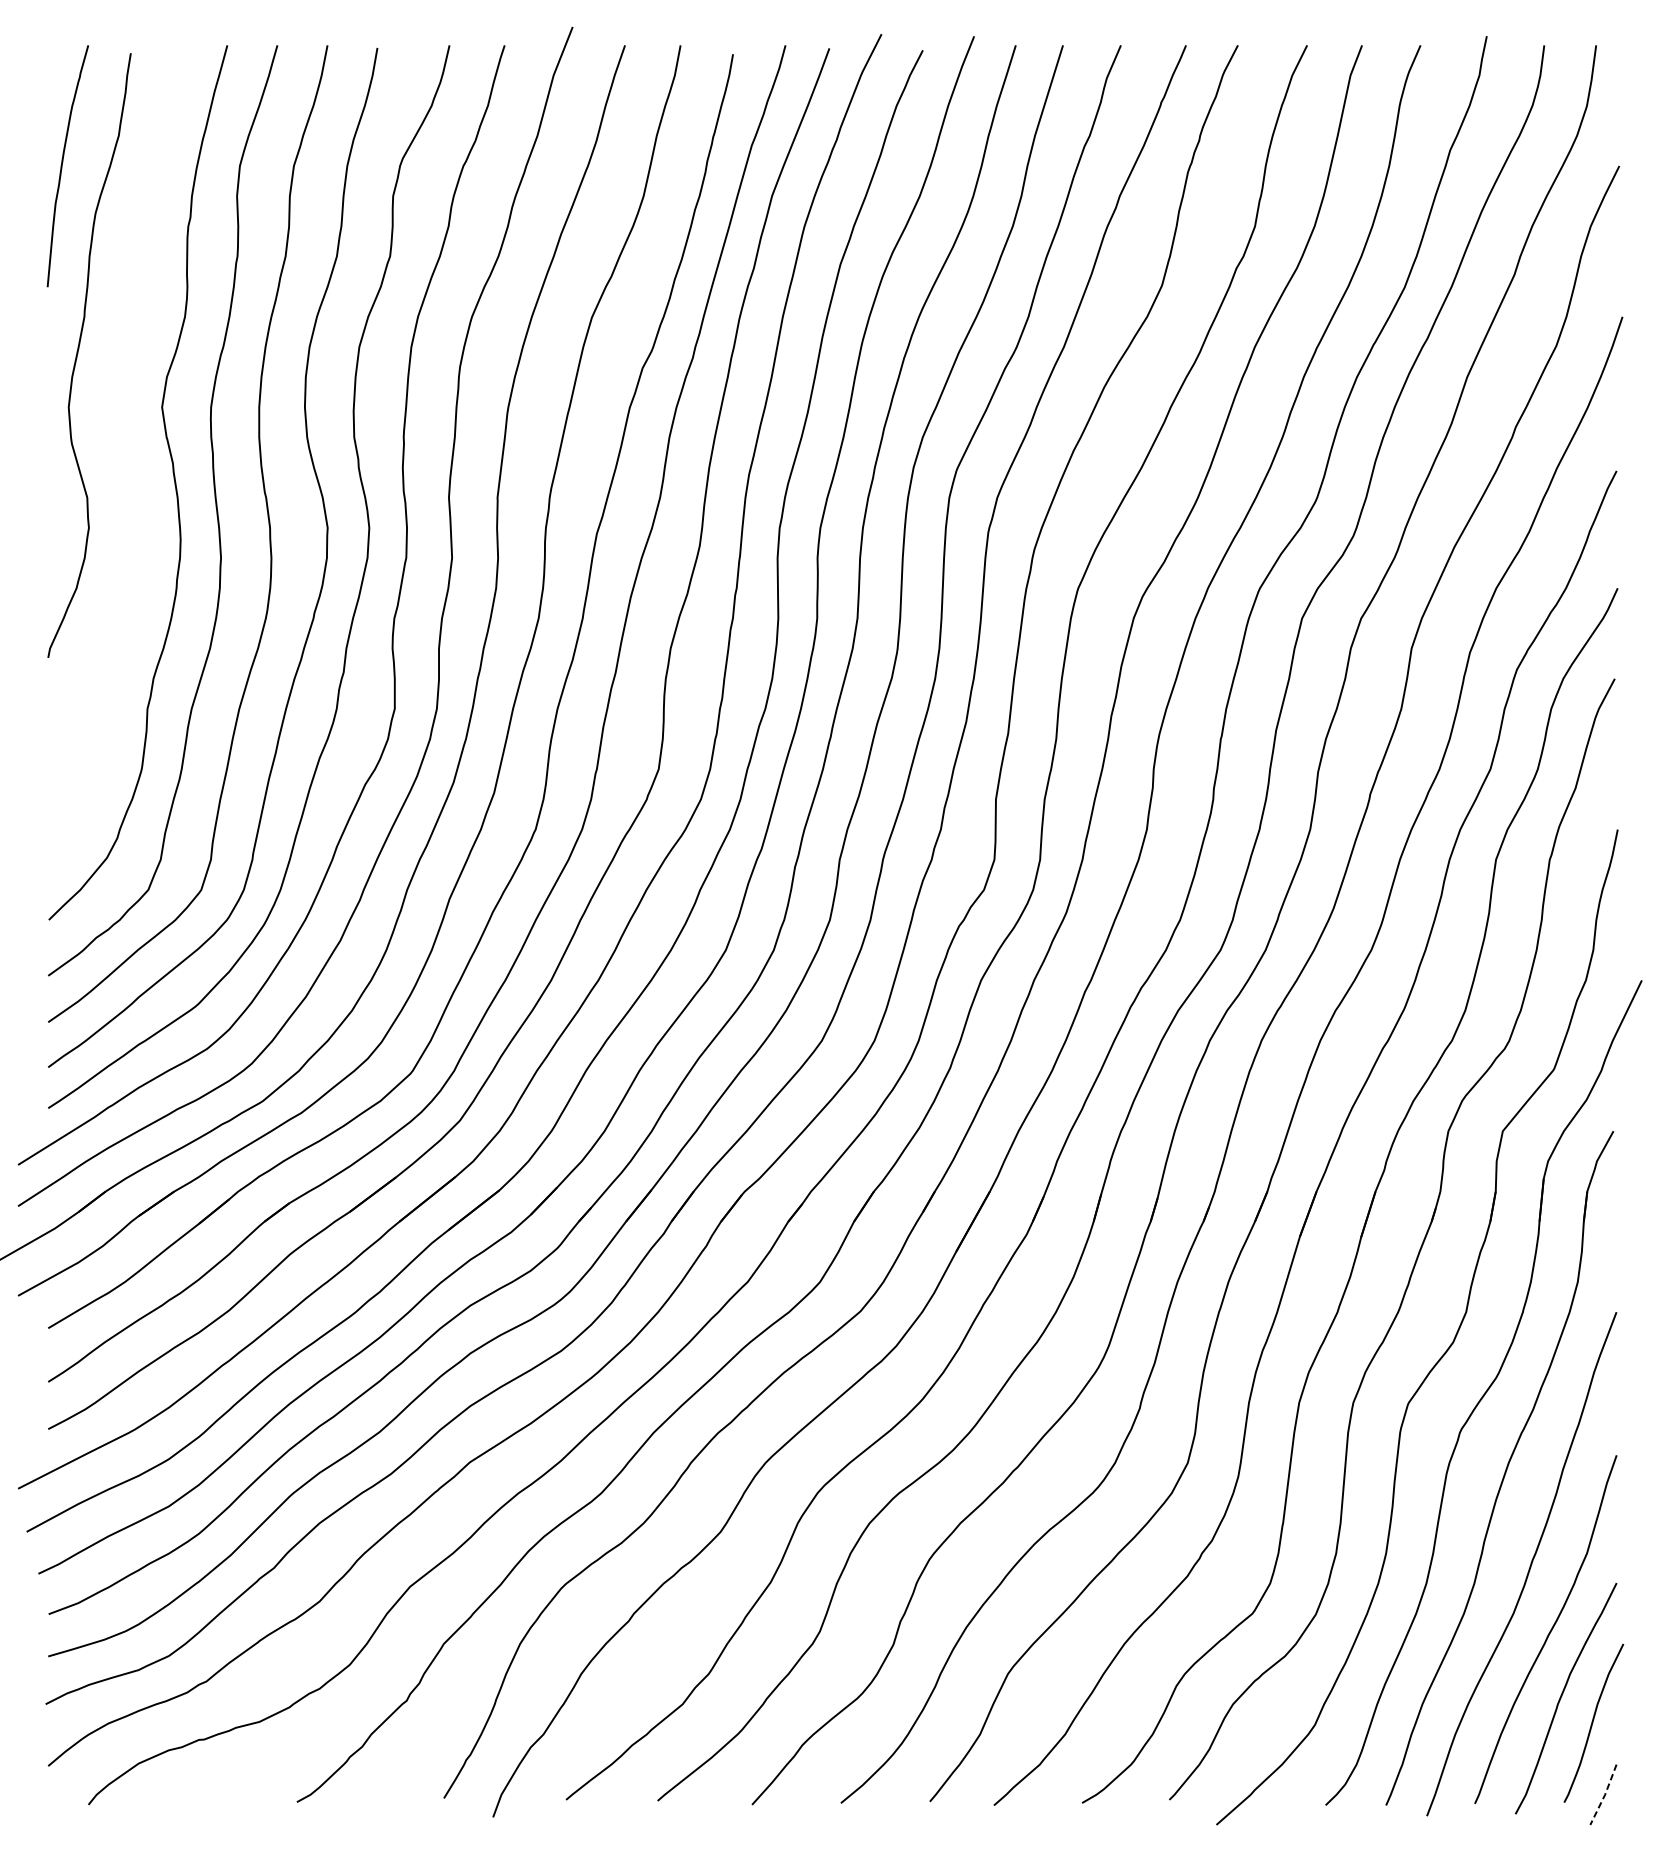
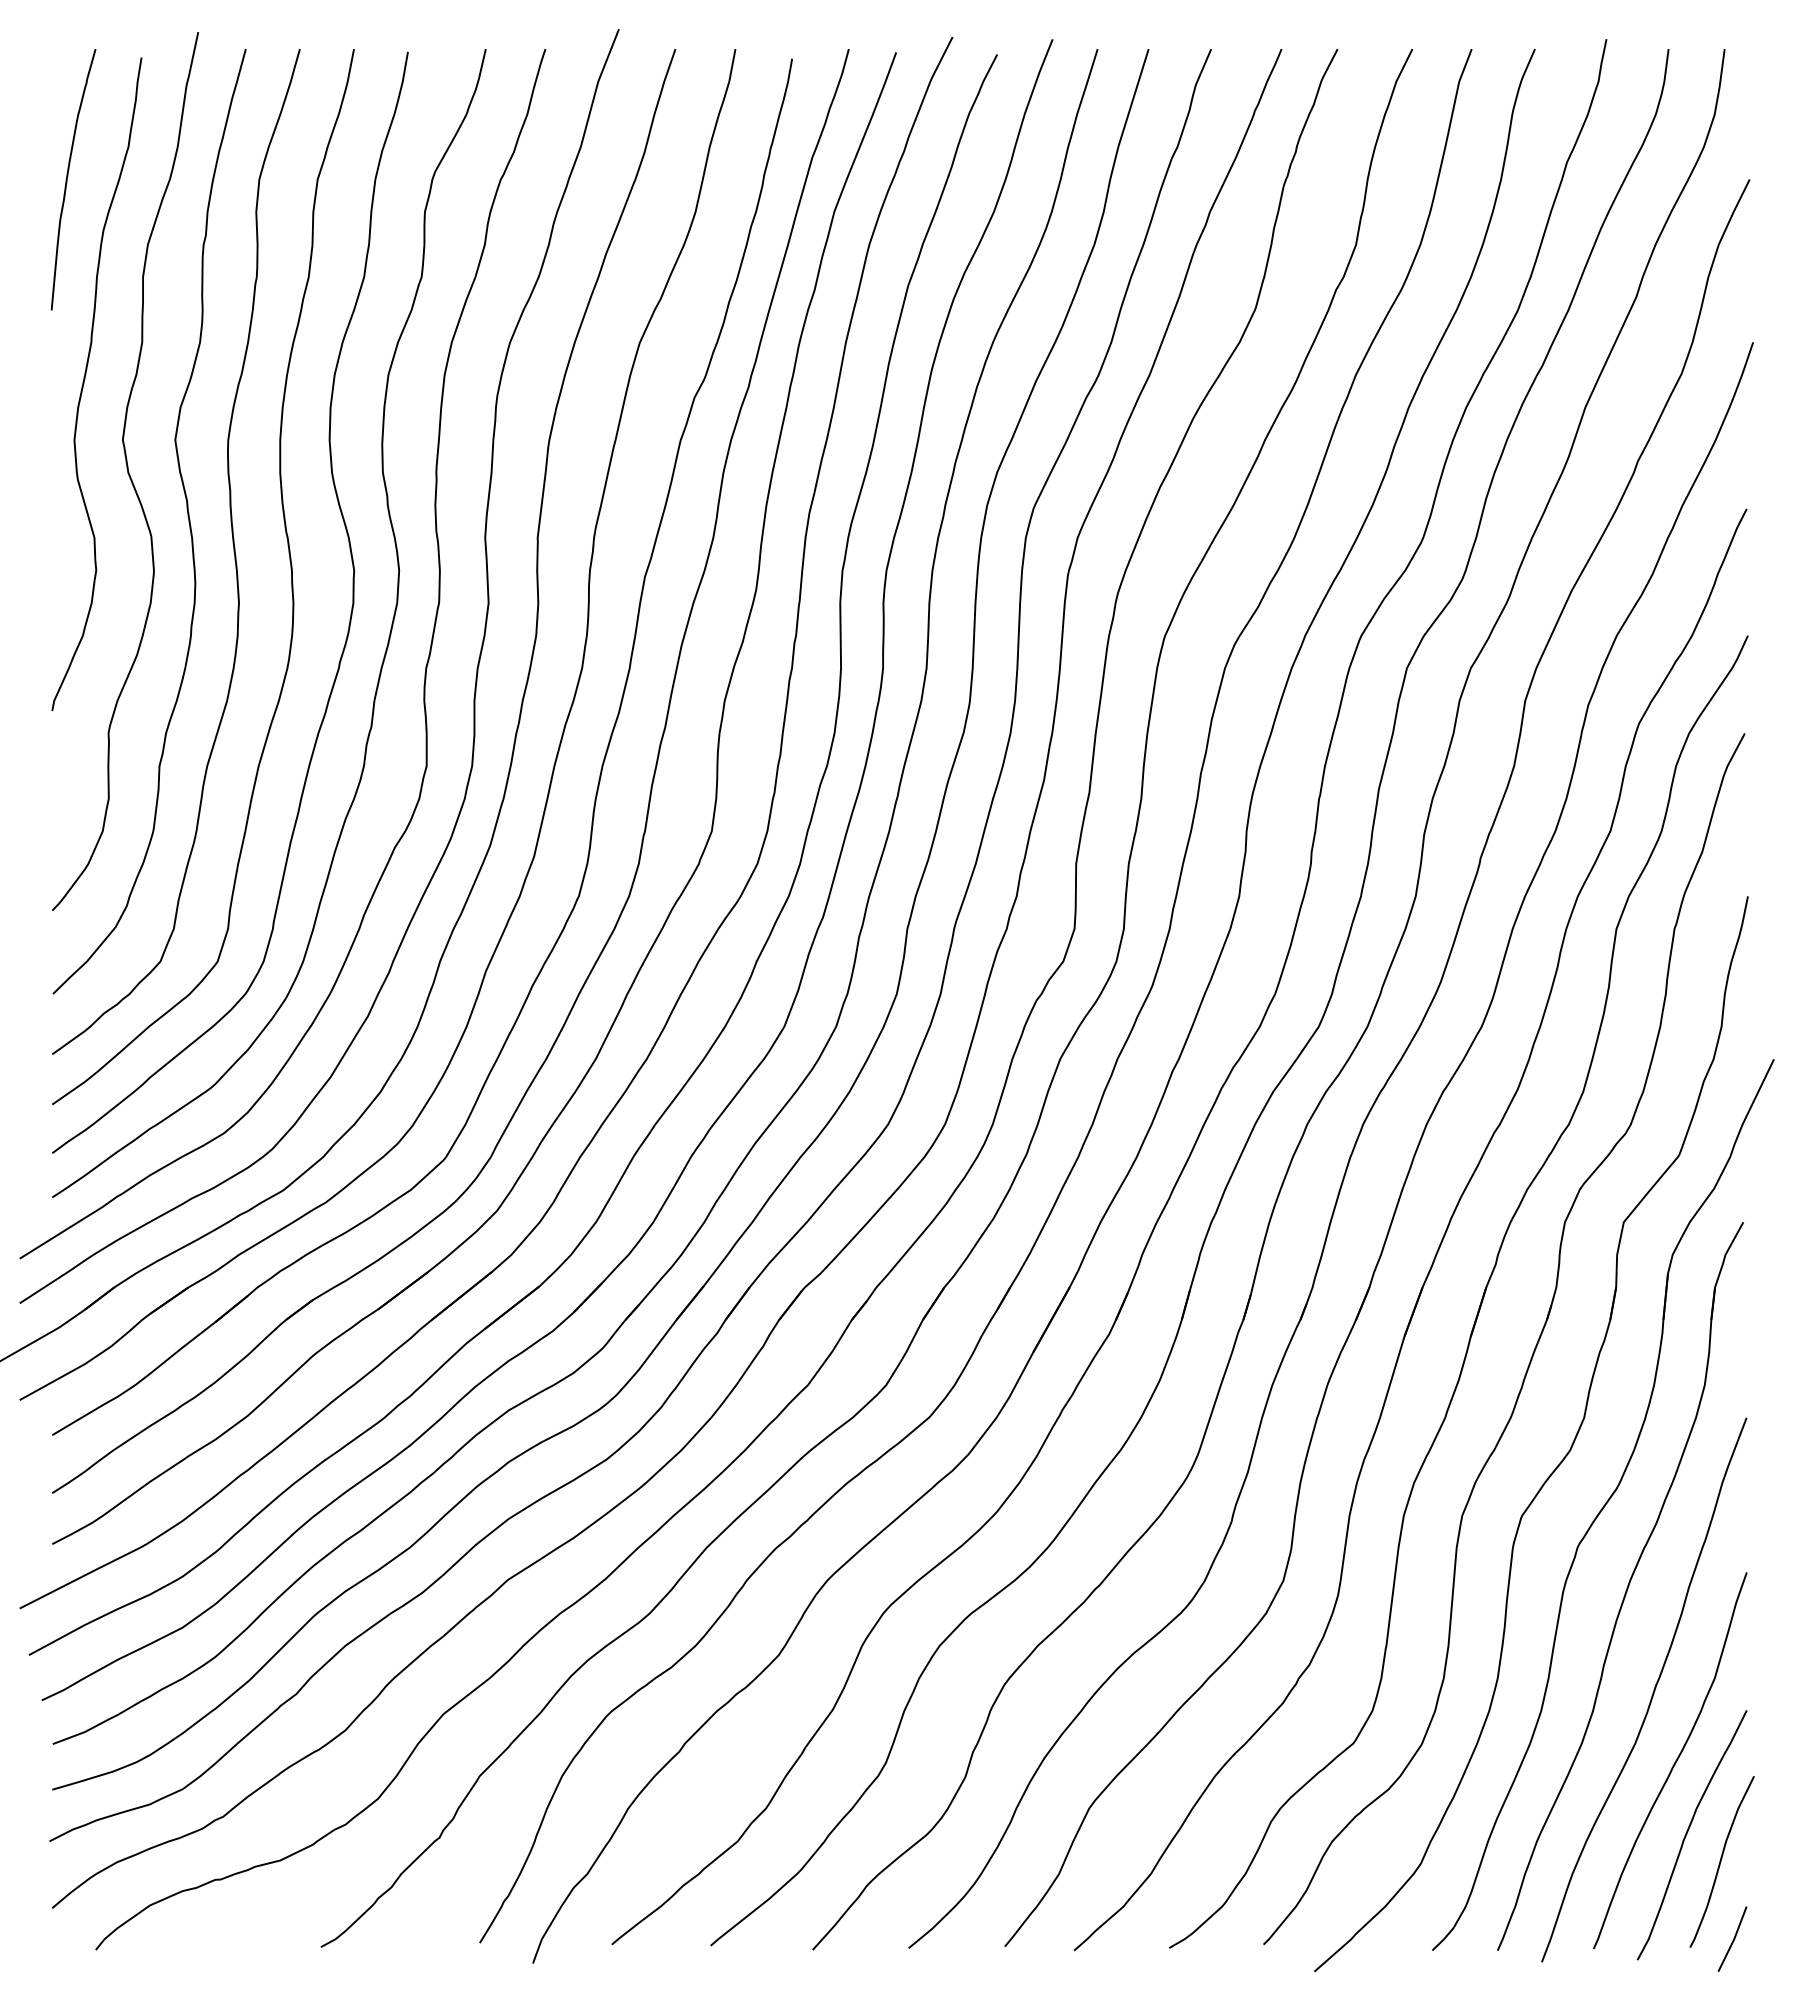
curve: (117, 436) -> (127, 471), added
line: (1604, 1796) -> (1733, 1940), dashed -> solid

